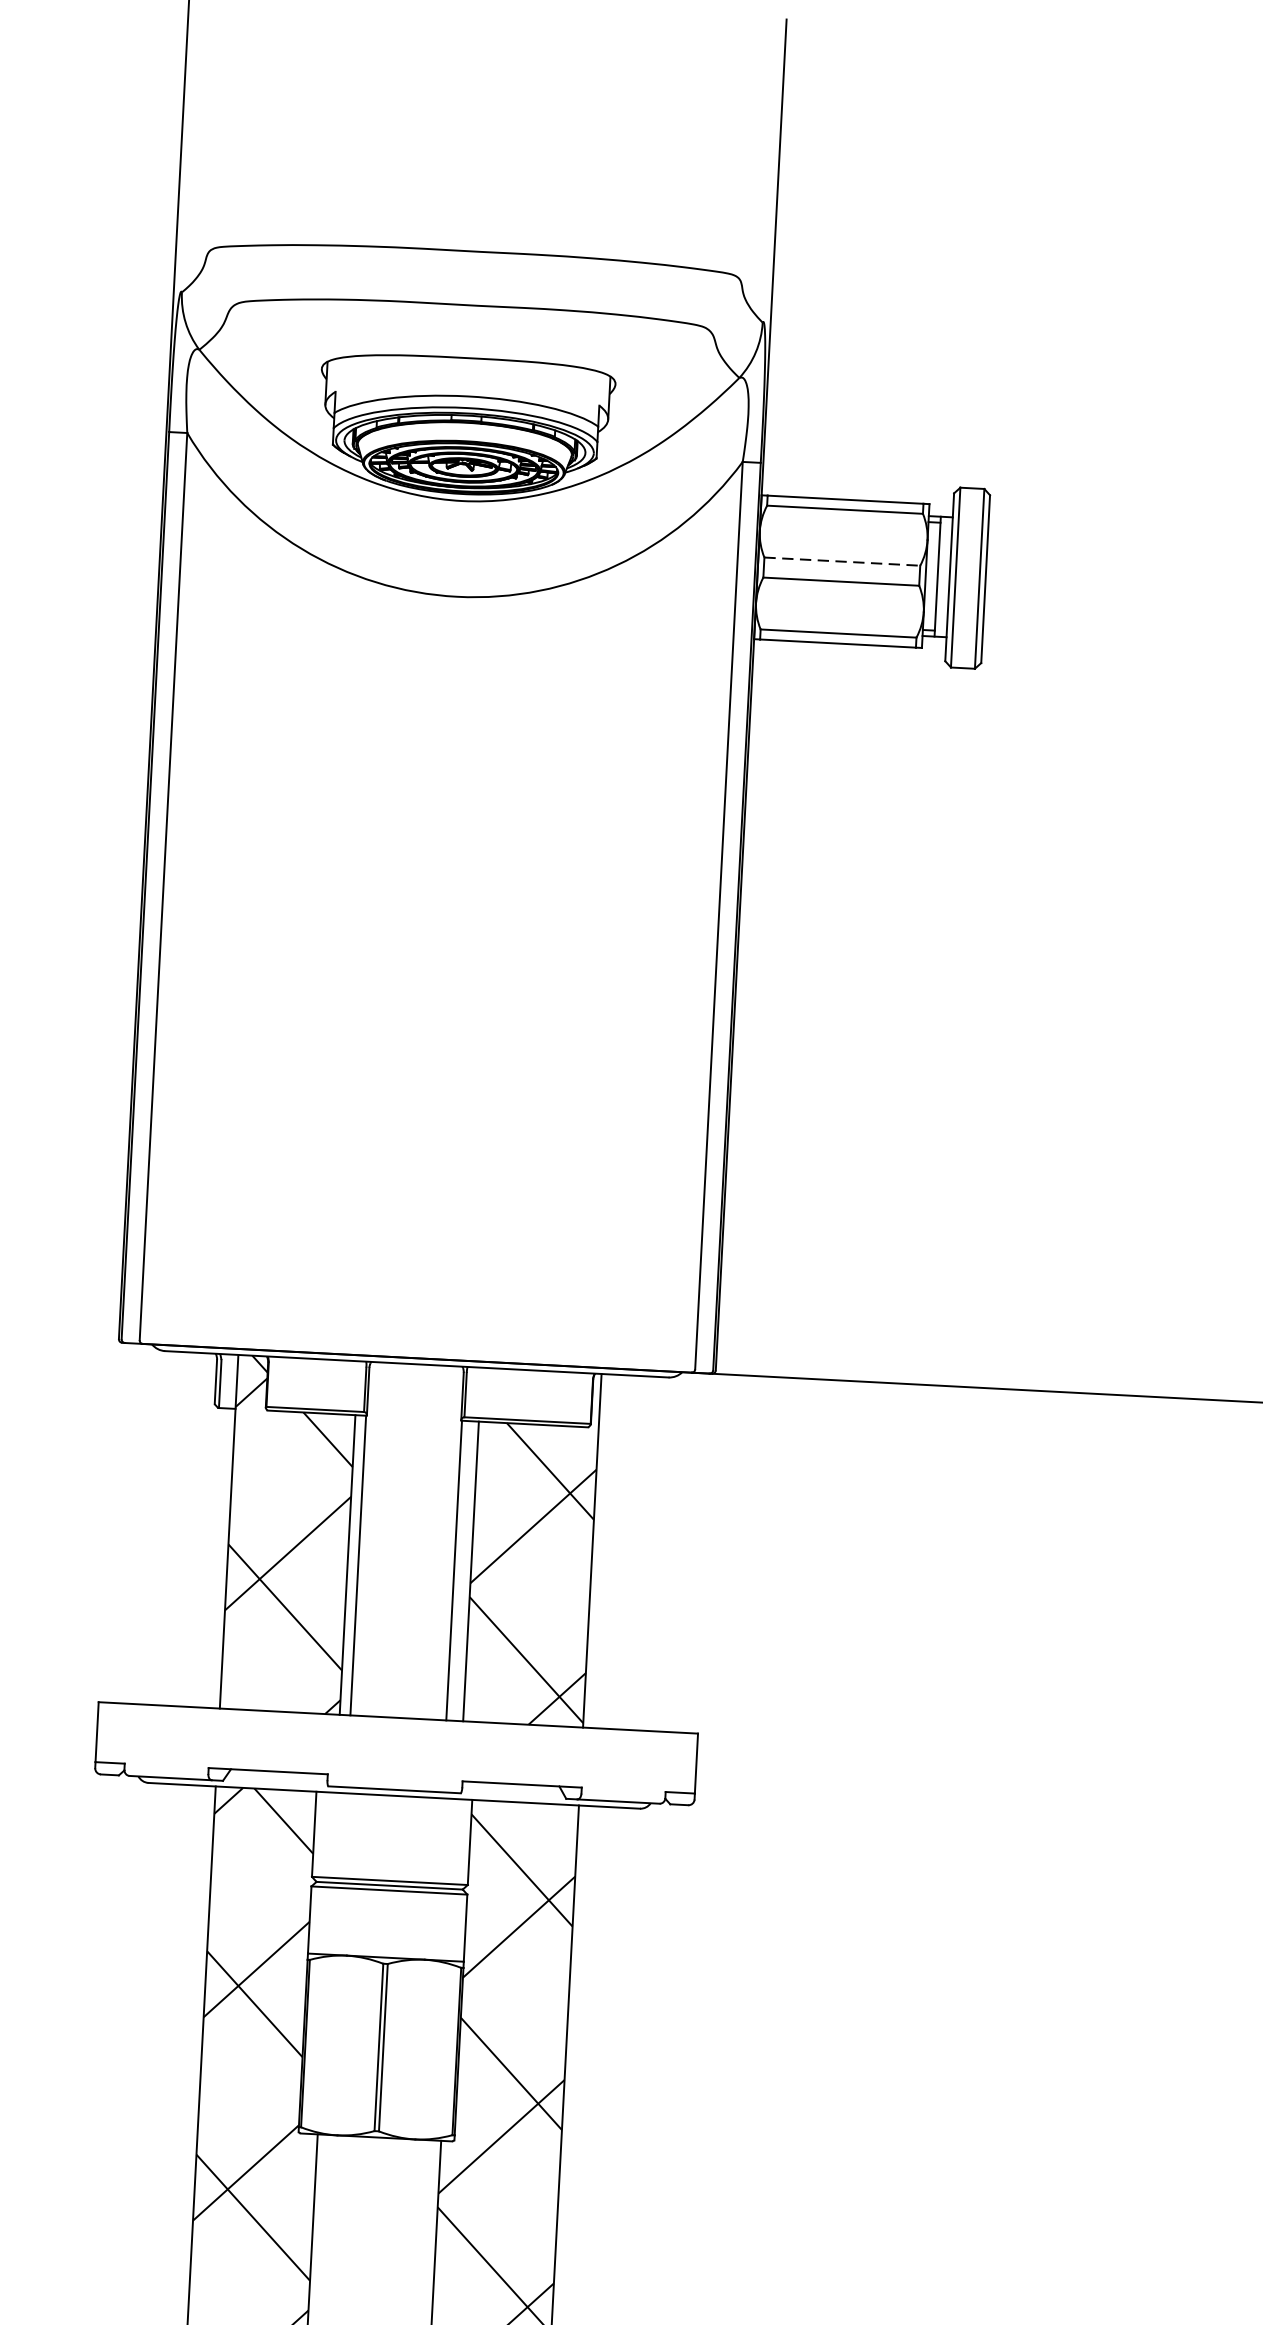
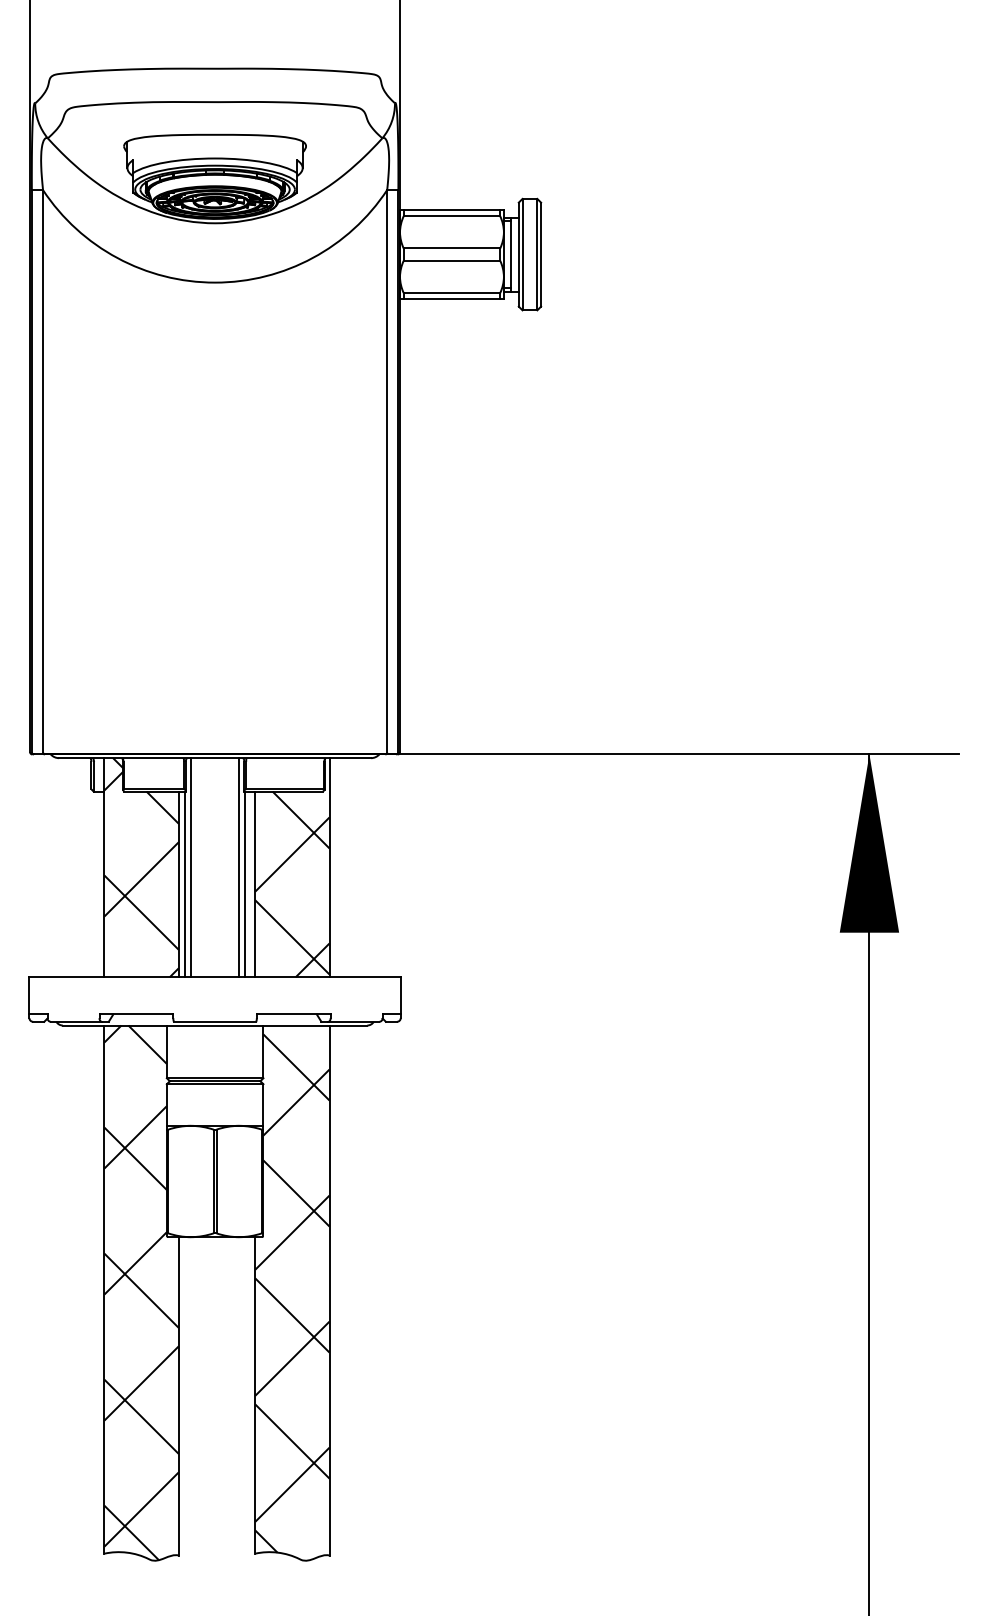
line: (843, 561) -> (452, 248), dashed -> solid
line: (369, 1538) -> (191, 867), added
line: (447, 1542) -> (239, 867), added

